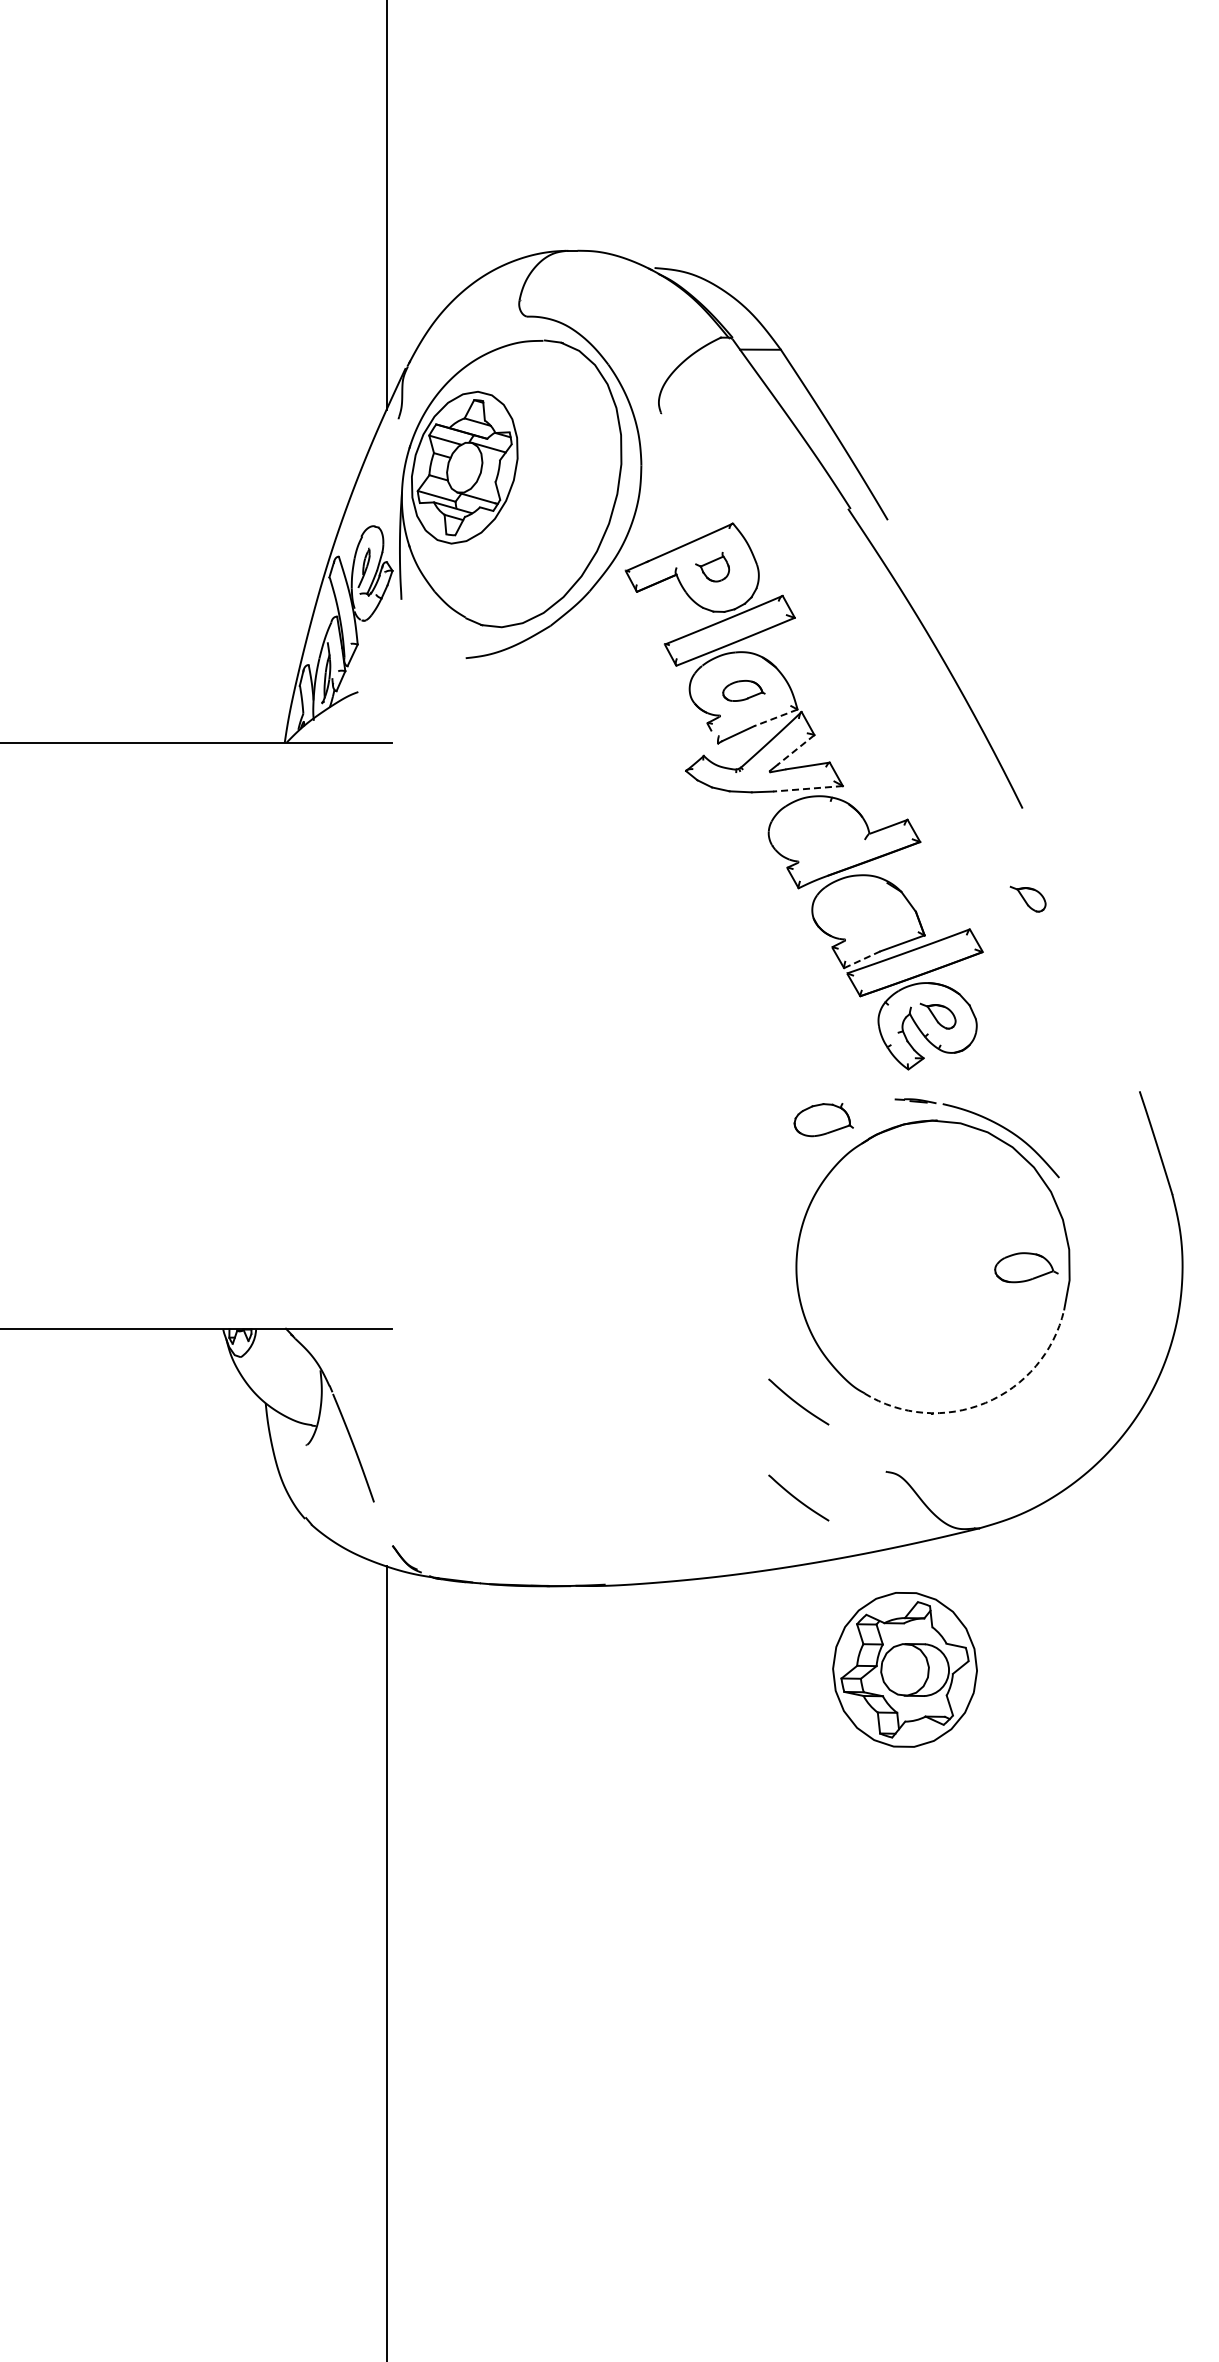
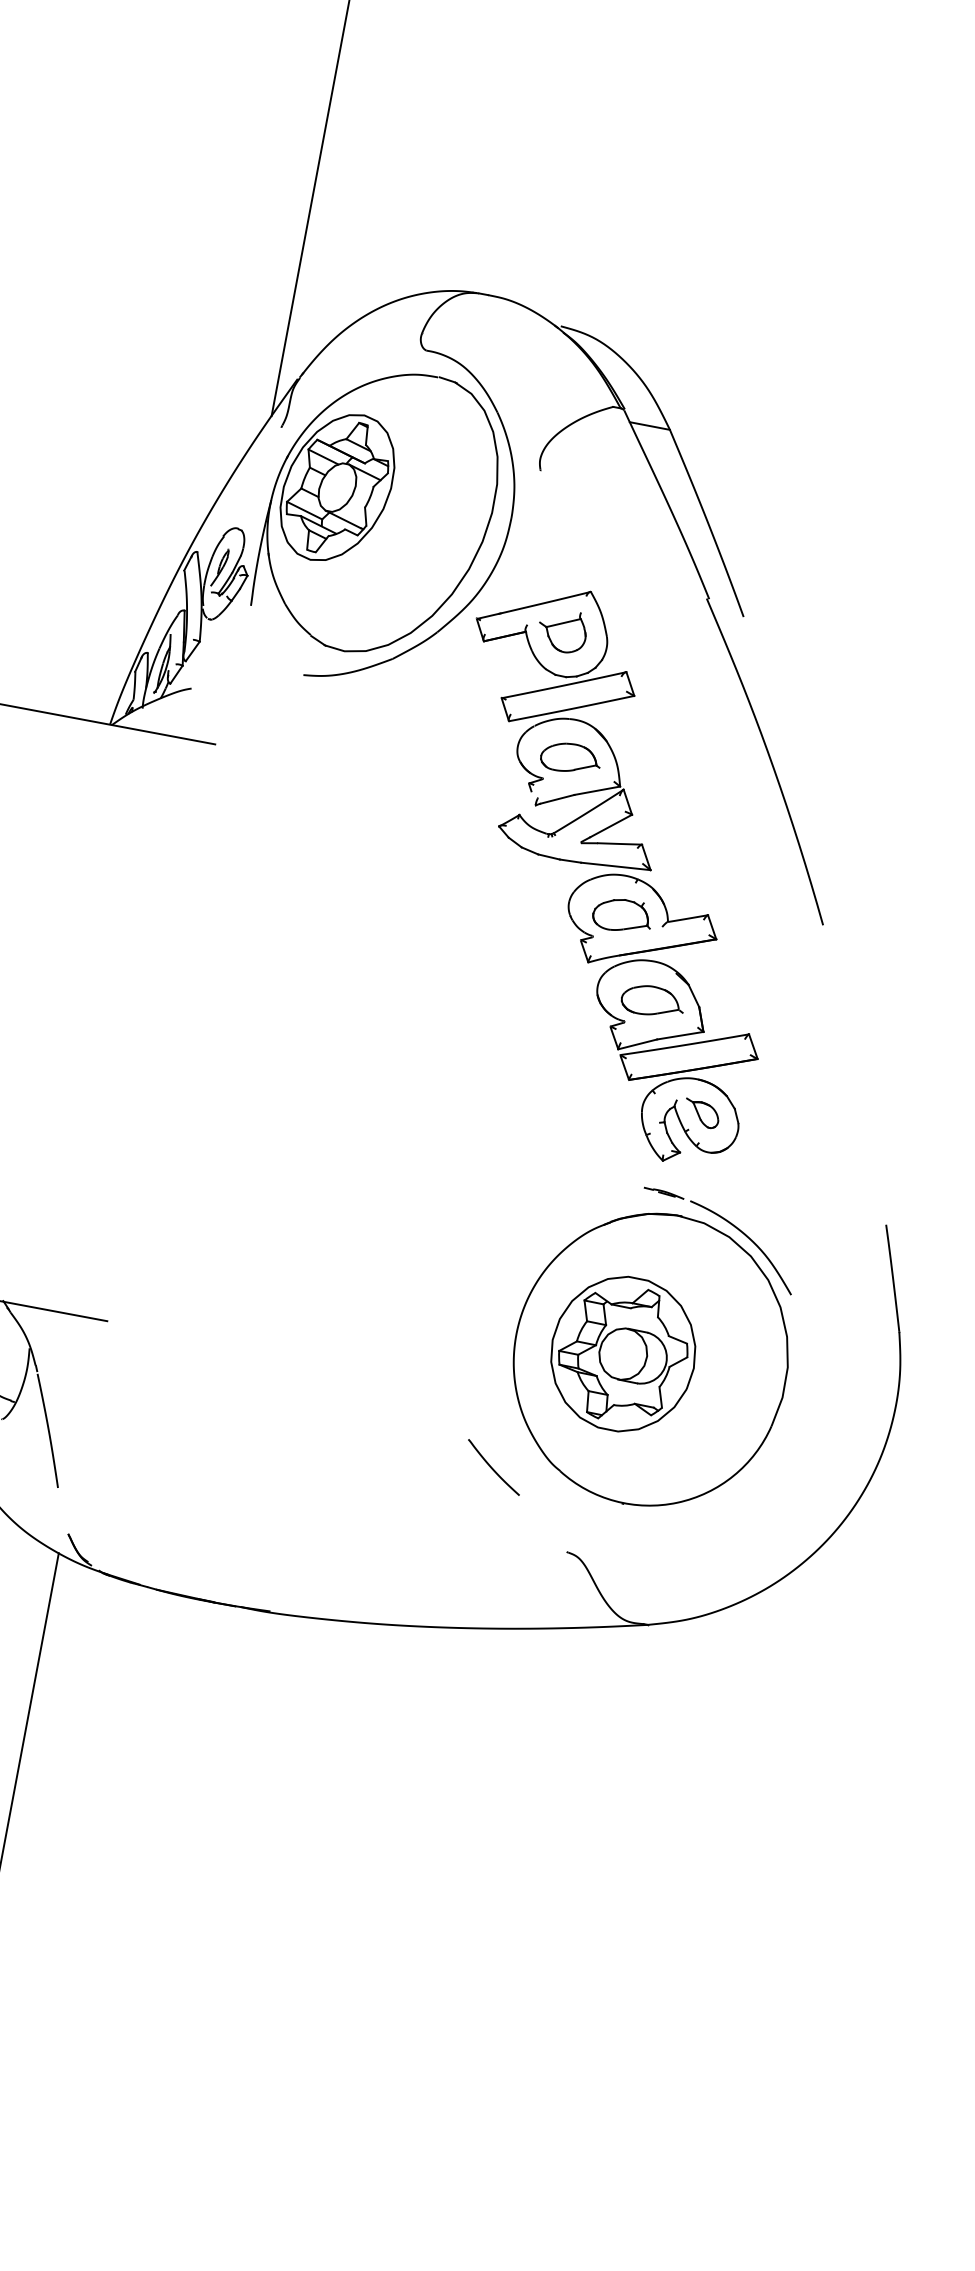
part: (712, 566) -> (562, 630), size x1.43
part: (743, 690) -> (570, 757), size x1.43
line: (775, 718) -> (596, 791), dashed -> solid
line: (795, 750) -> (610, 826), dashed -> solid
line: (808, 788) -> (616, 866), dashed -> solid
part: (1027, 898) -> (811, 1014), removed
line: (861, 959) -> (636, 1044), dashed -> solid
part: (823, 1120) -> (622, 916), moved
part: (1026, 1267) -> (653, 1001), moved
arc: (985, 1402) -> (677, 1502), dashed -> solid
curve: (797, 1498) -> (474, 1562), removed
part: (904, 1669) -> (622, 1353), moved

